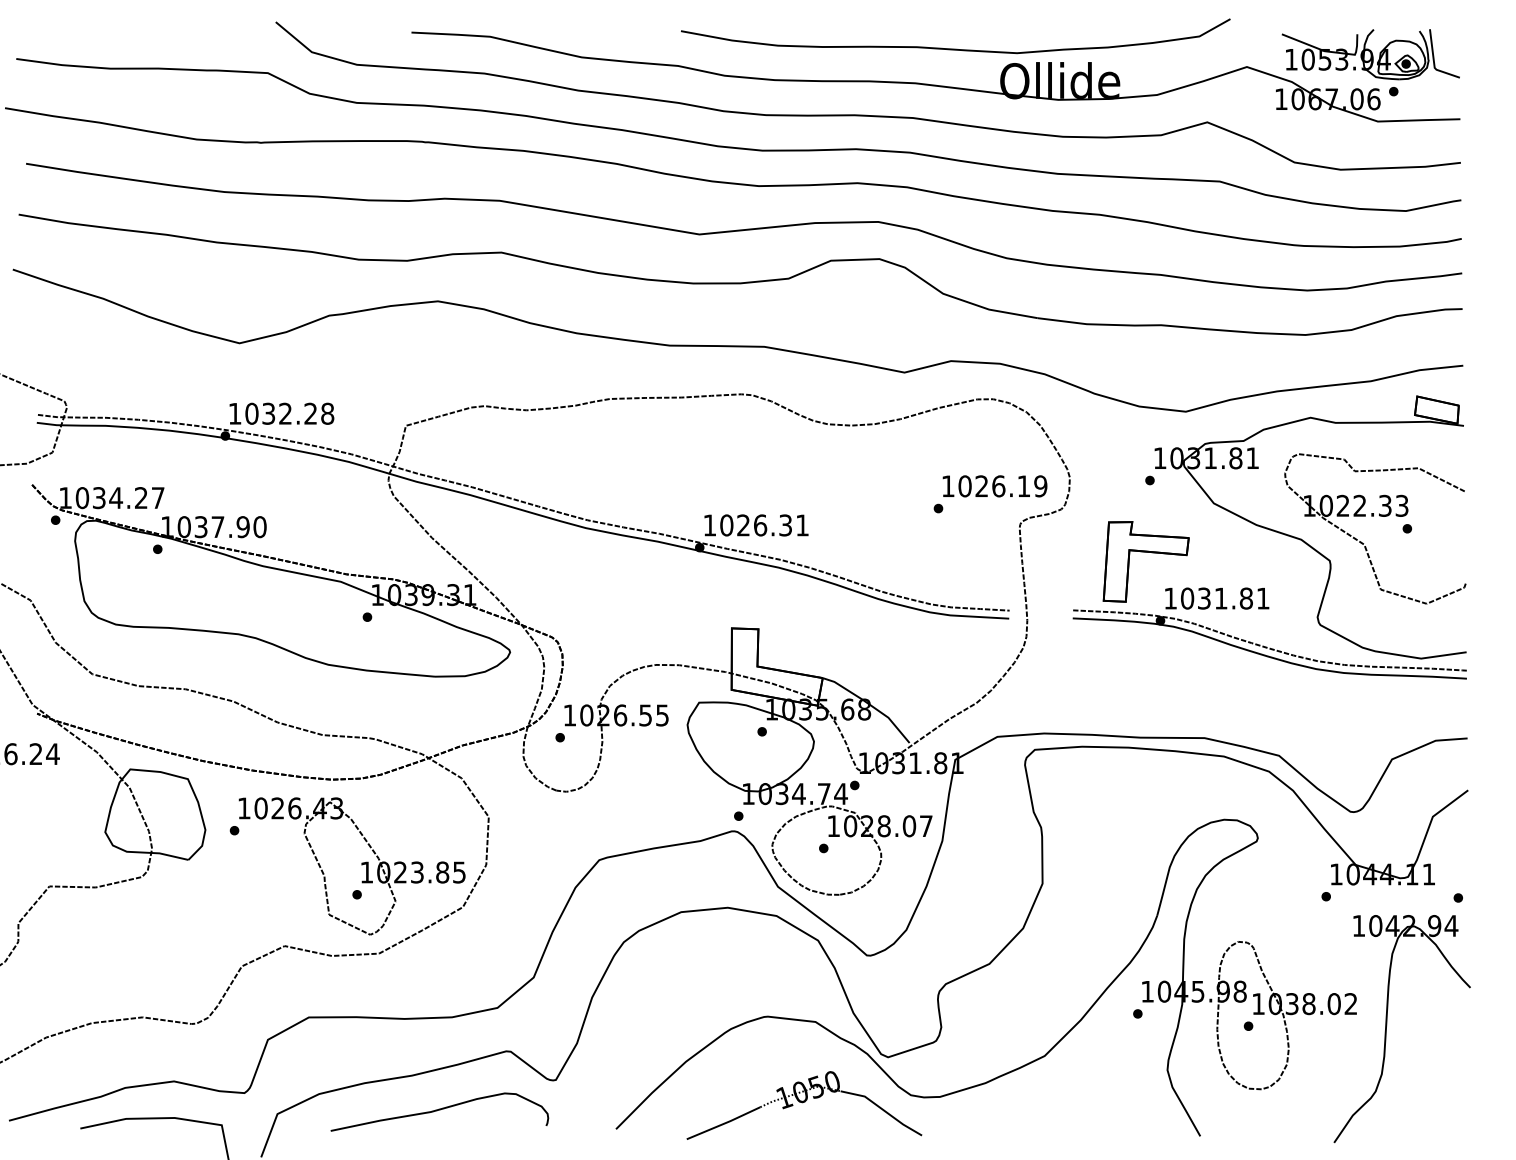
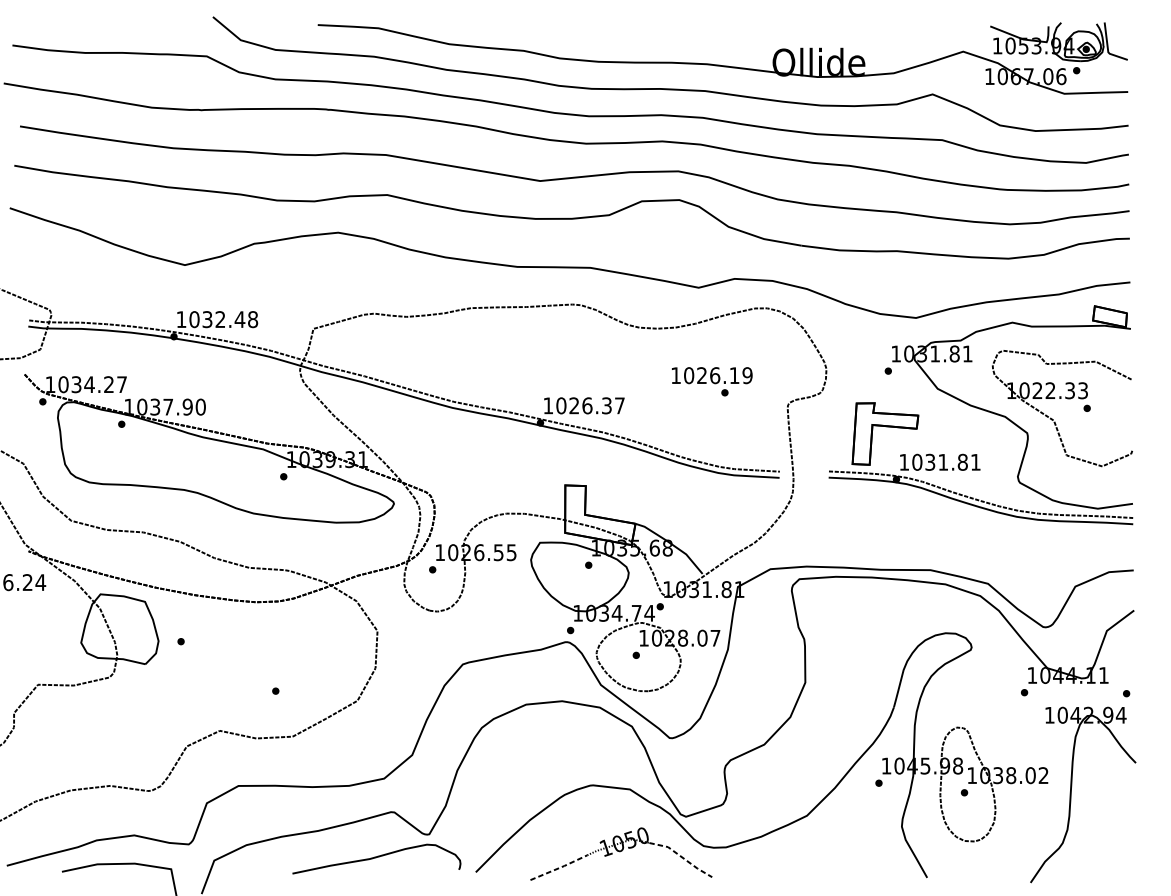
curve: (955, 48) -> (738, 37), removed
text: (310, 413) -> (239, 319), 1032.28 -> 1032.48
text: (994, 486) -> (711, 375), moved
text: (802, 525) -> (619, 405), 1026.31 -> 1026.37
part: (361, 865) -> (279, 668), removed
line: (883, 1109) -> (682, 857), solid -> dashed
curve: (439, 1110) -> (376, 857), moved
line: (724, 1123) -> (559, 867), solid -> dashed

